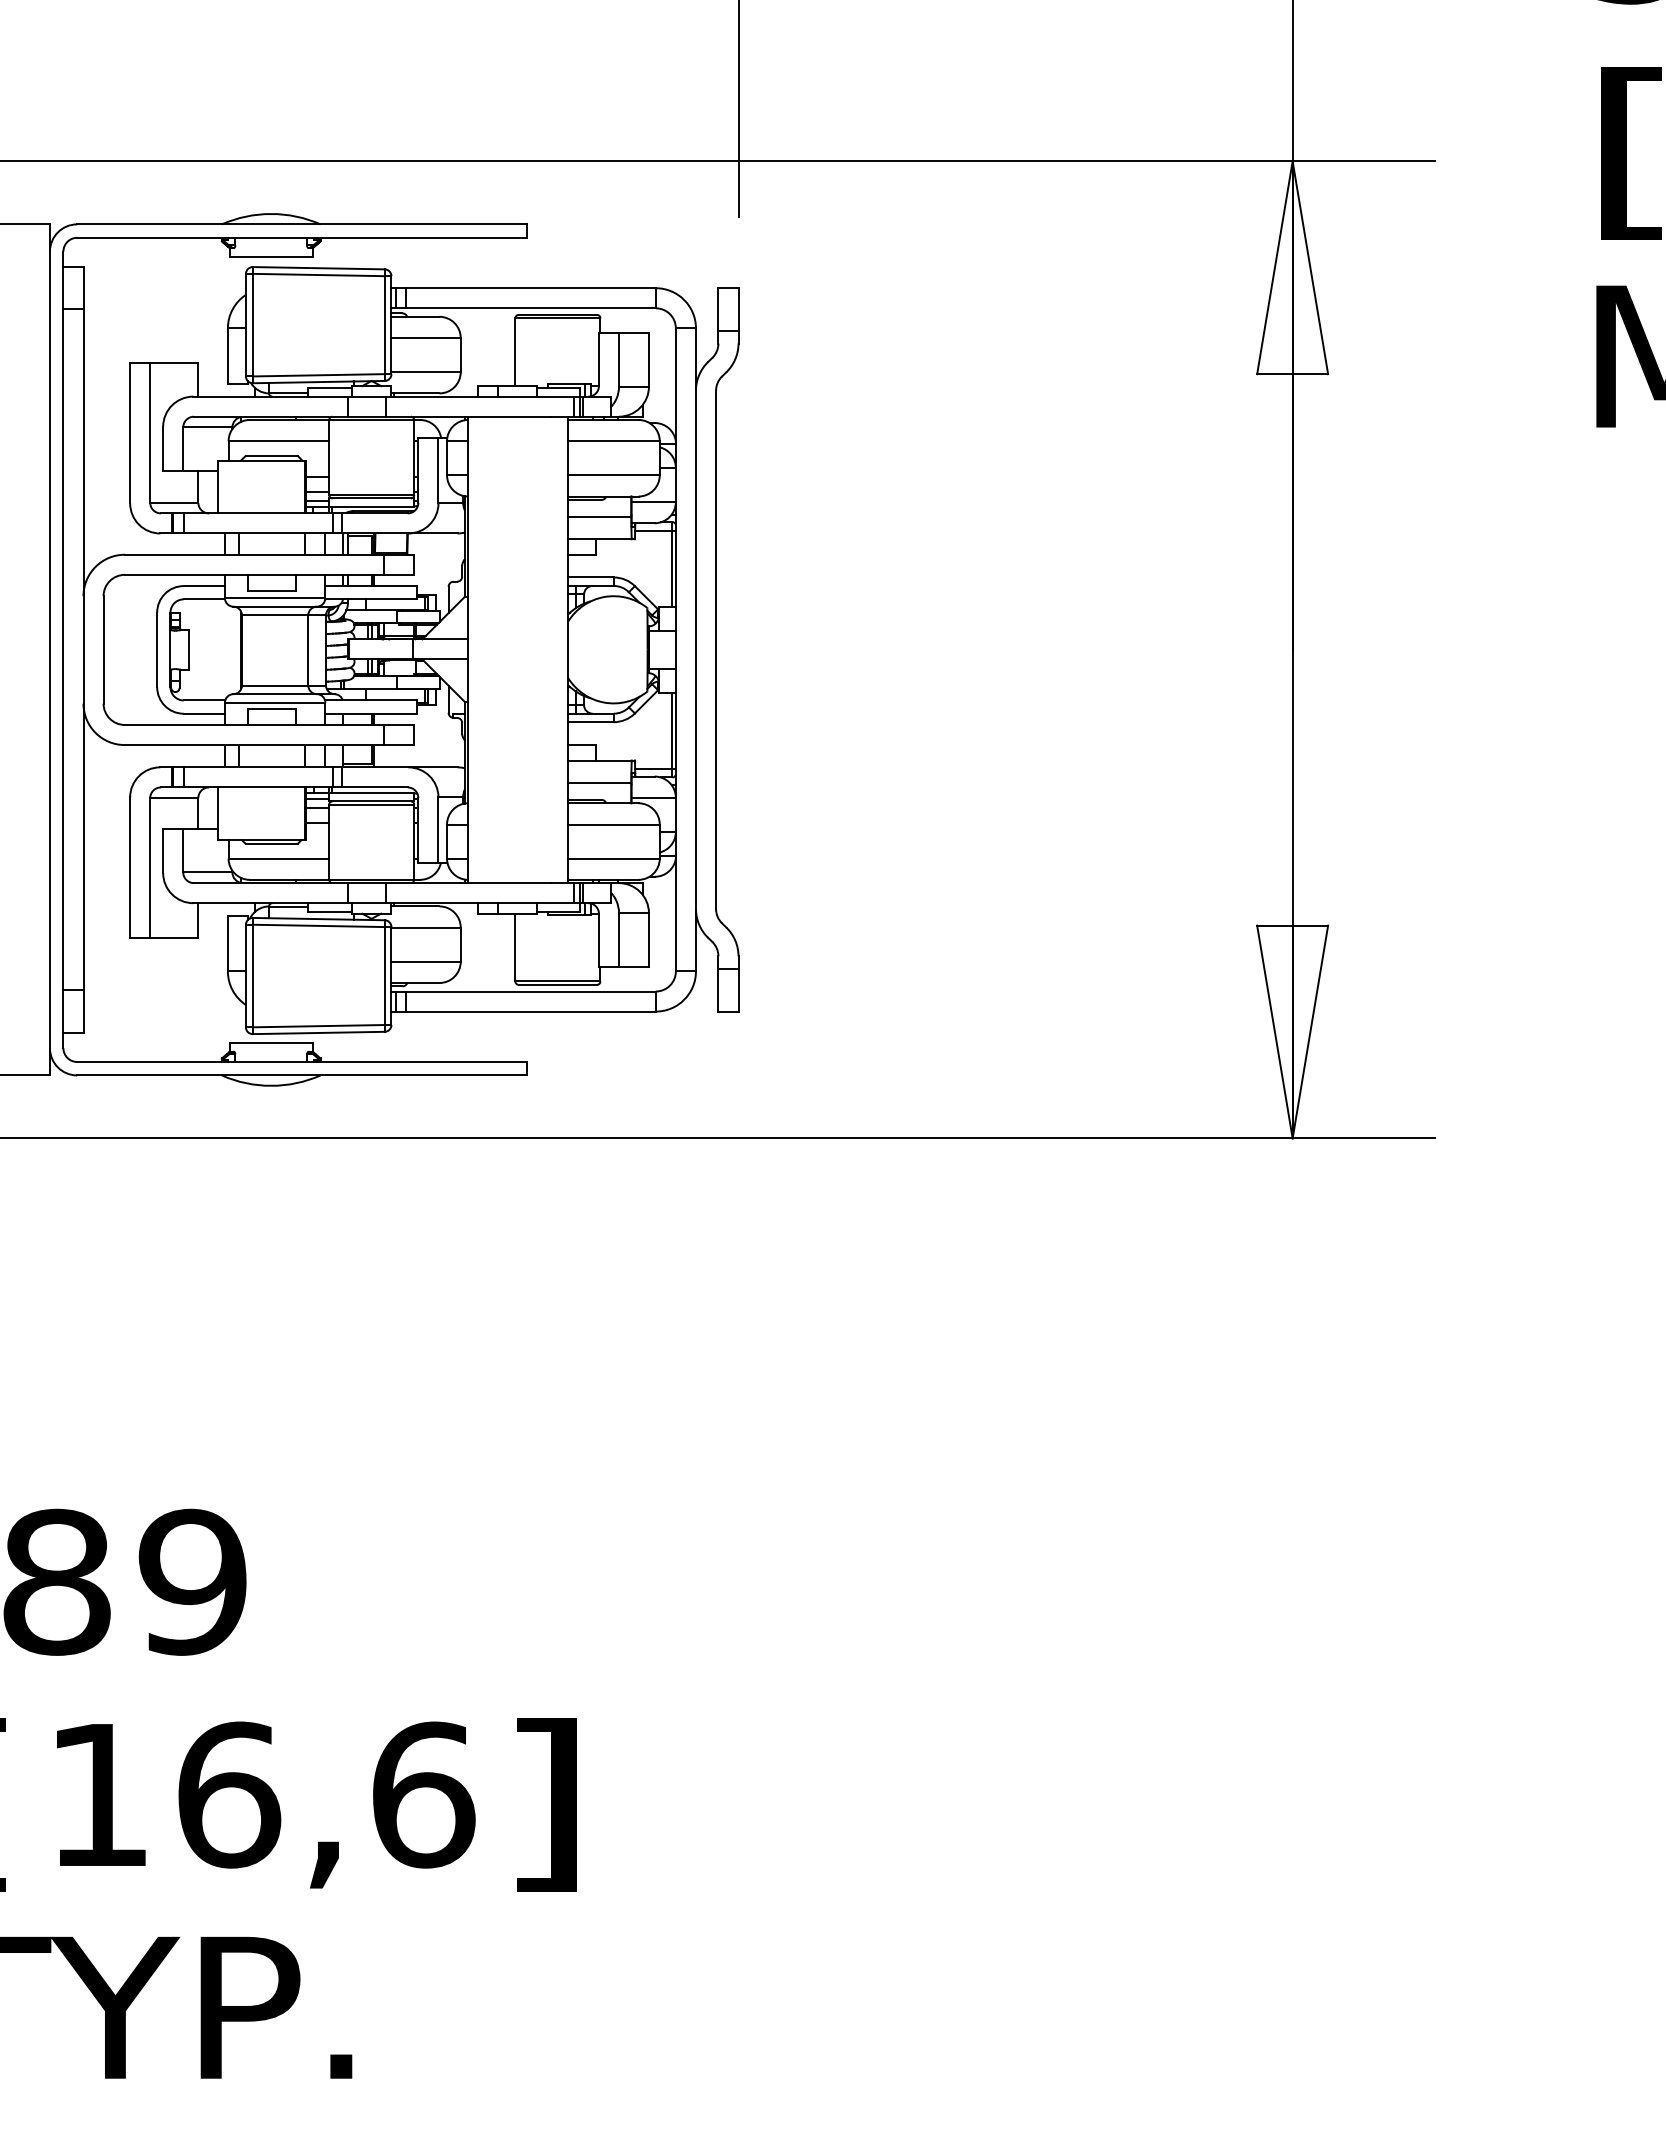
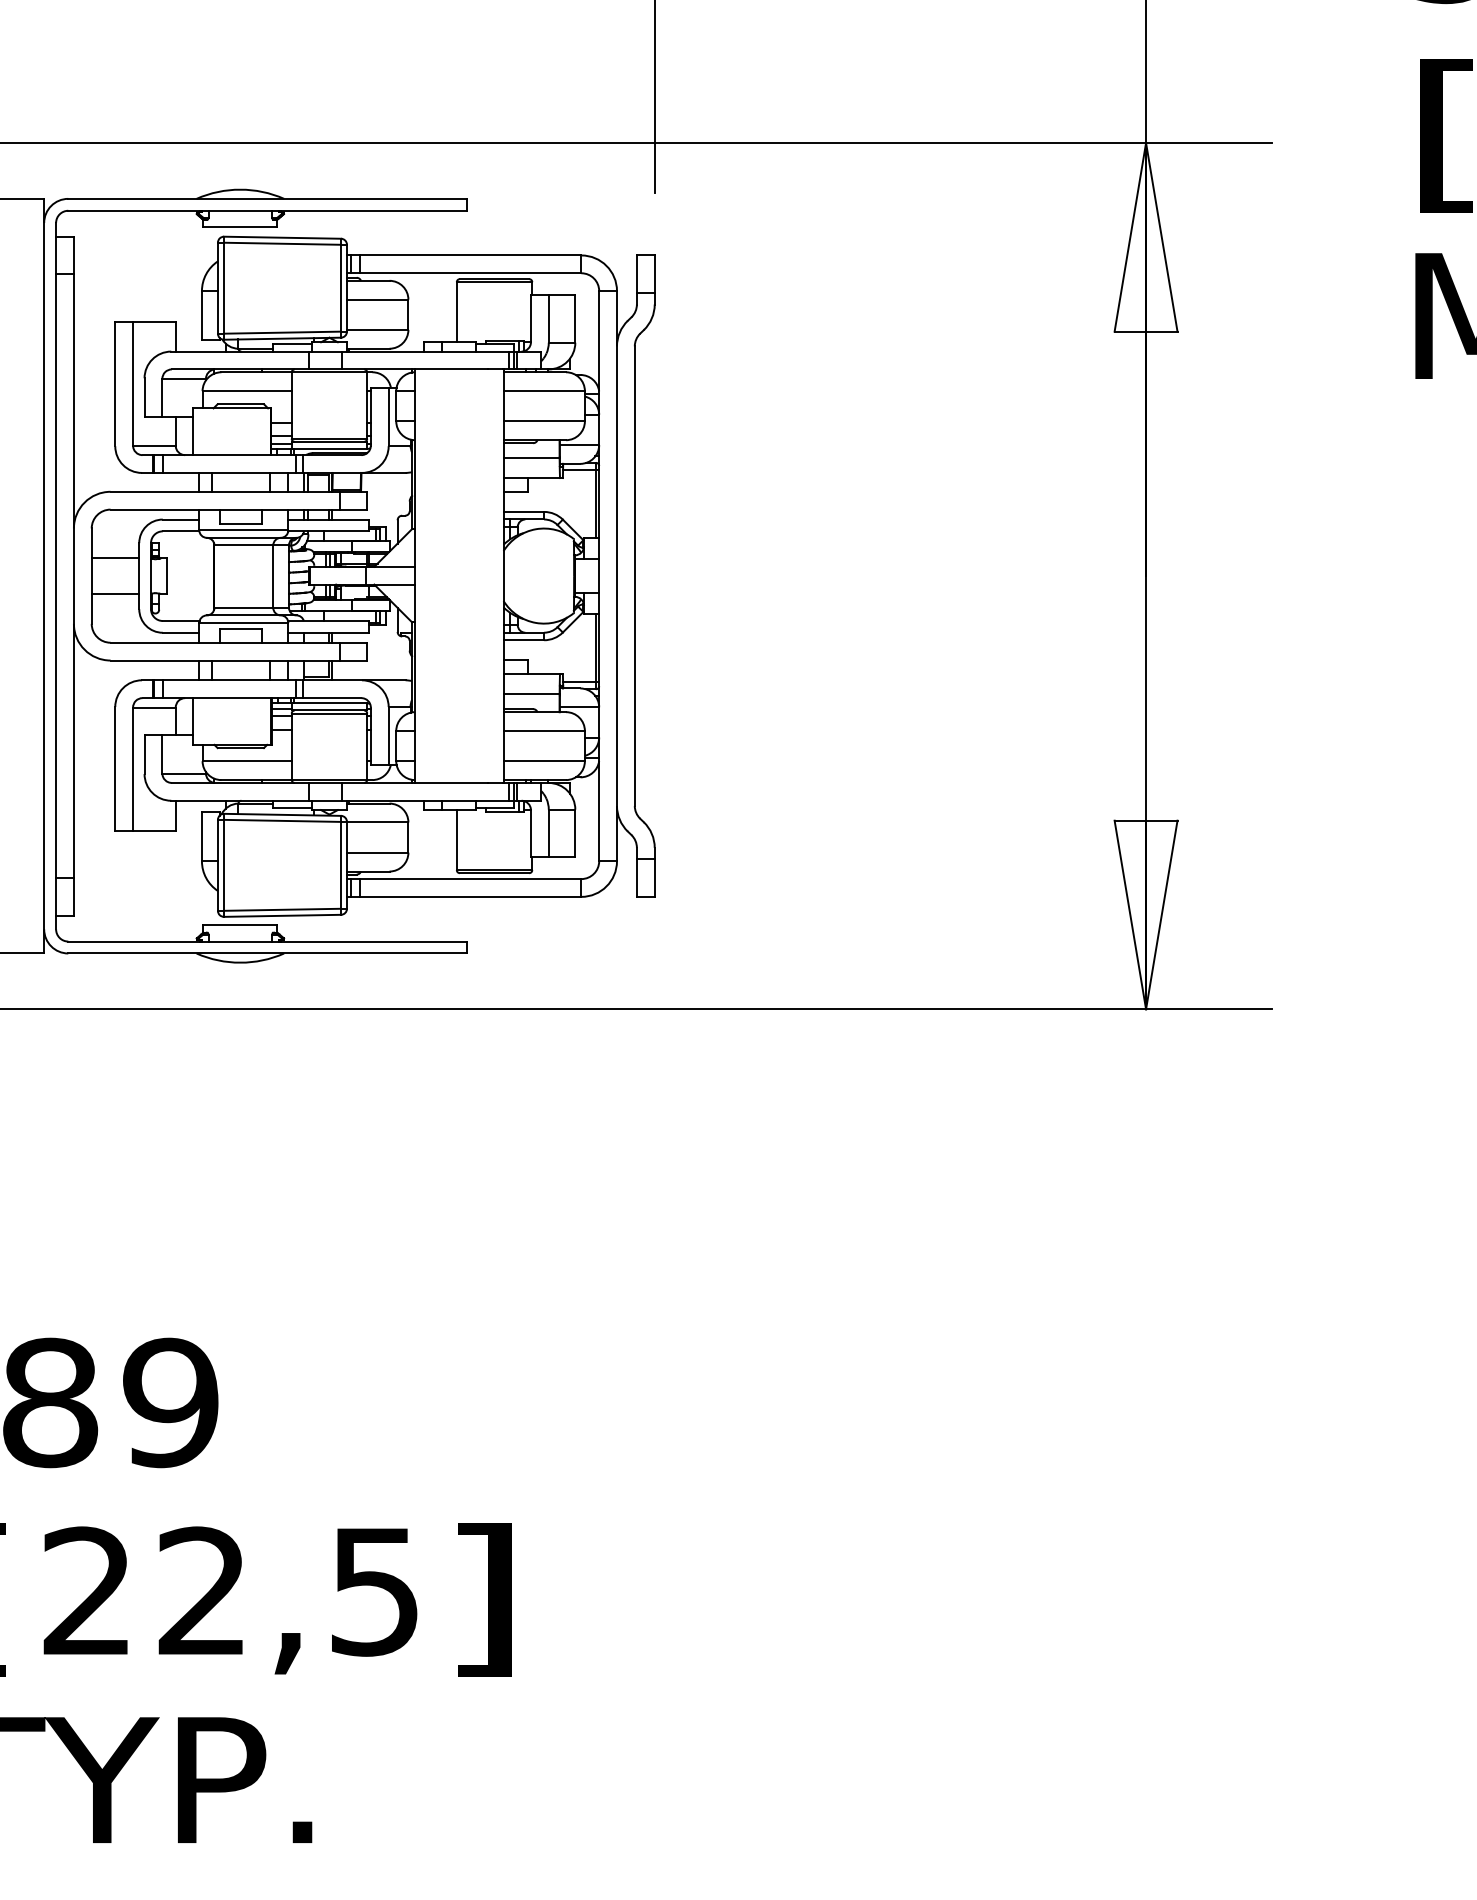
line: (130, 629) -> (115, 558), added
line: (130, 670) -> (115, 594), added
text: (262, 1794) -> (232, 1591), 16,6 -> 22,5

